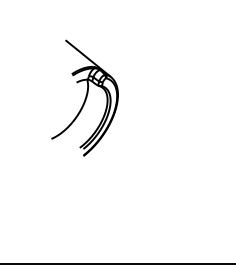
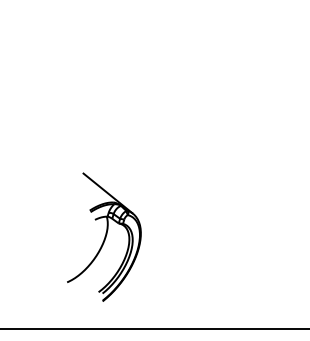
part: (85, 97) -> (104, 236), moved

